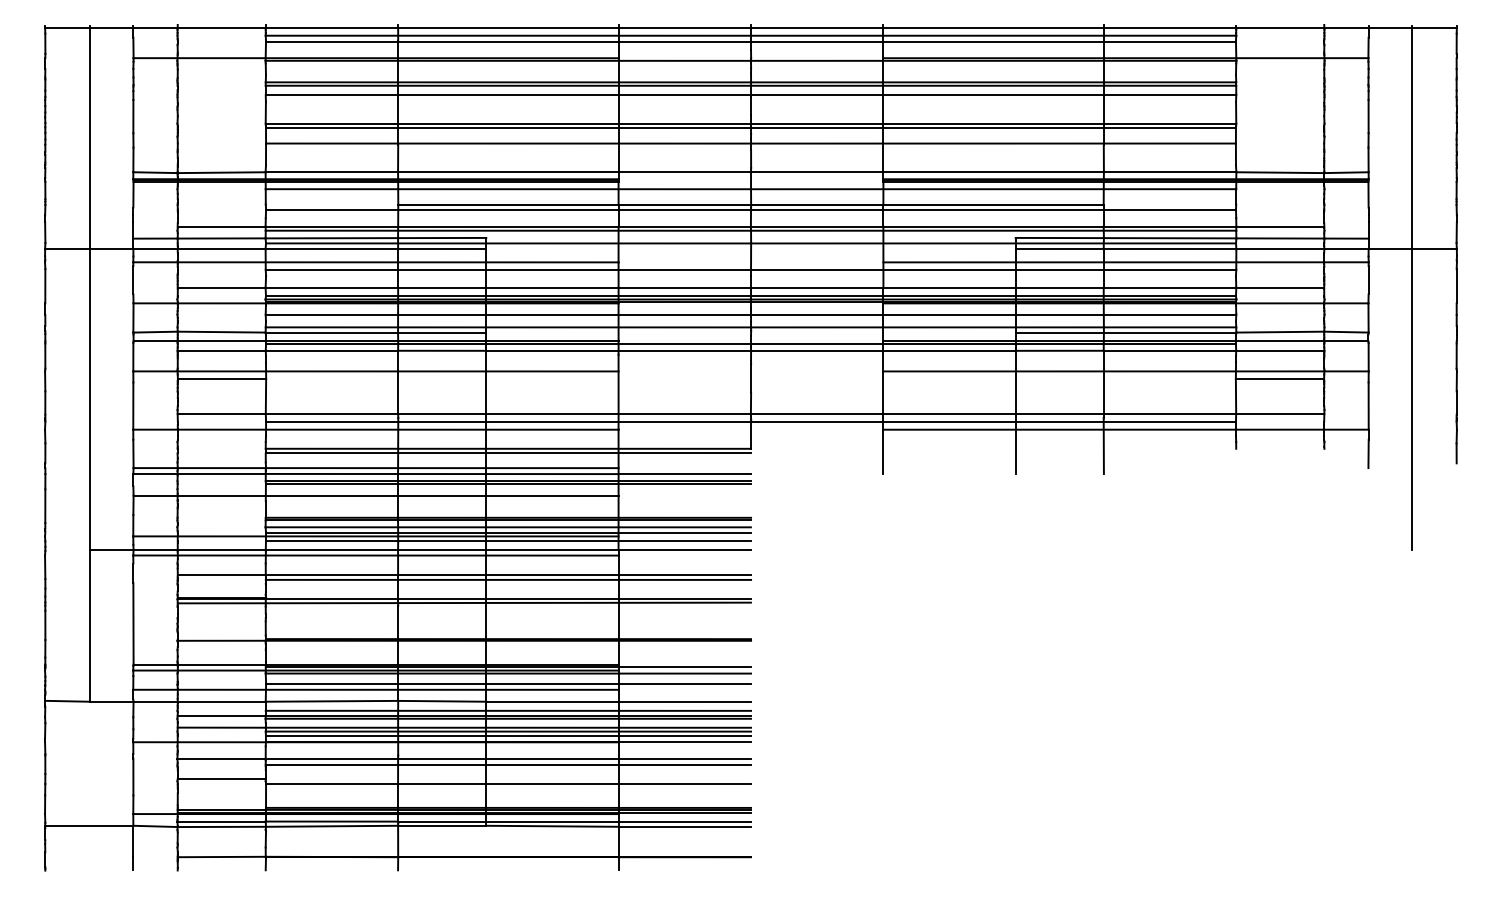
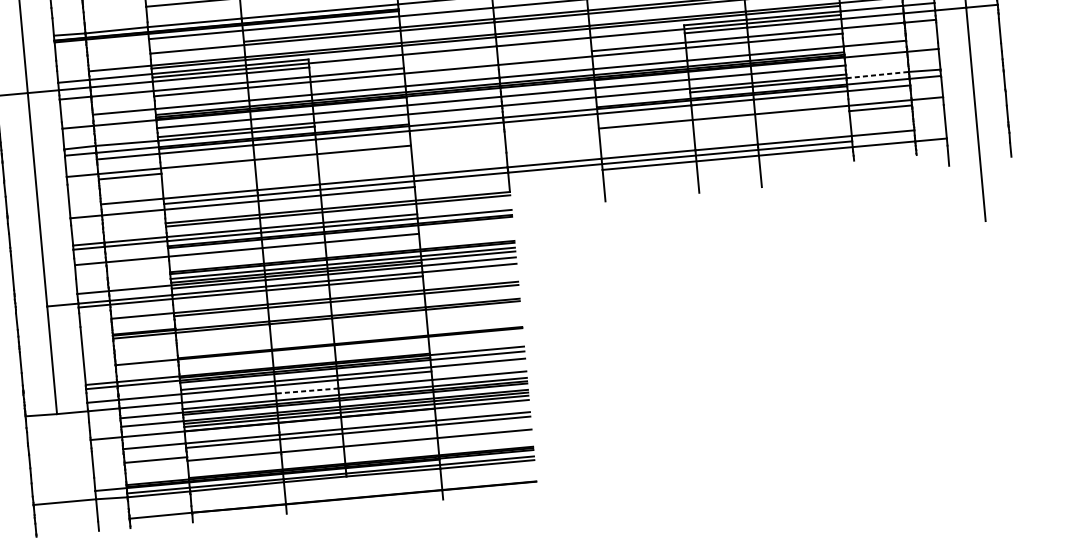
line: (1280, 332) -> (878, 75), solid -> dashed
line: (441, 701) -> (306, 391), solid -> dashed

